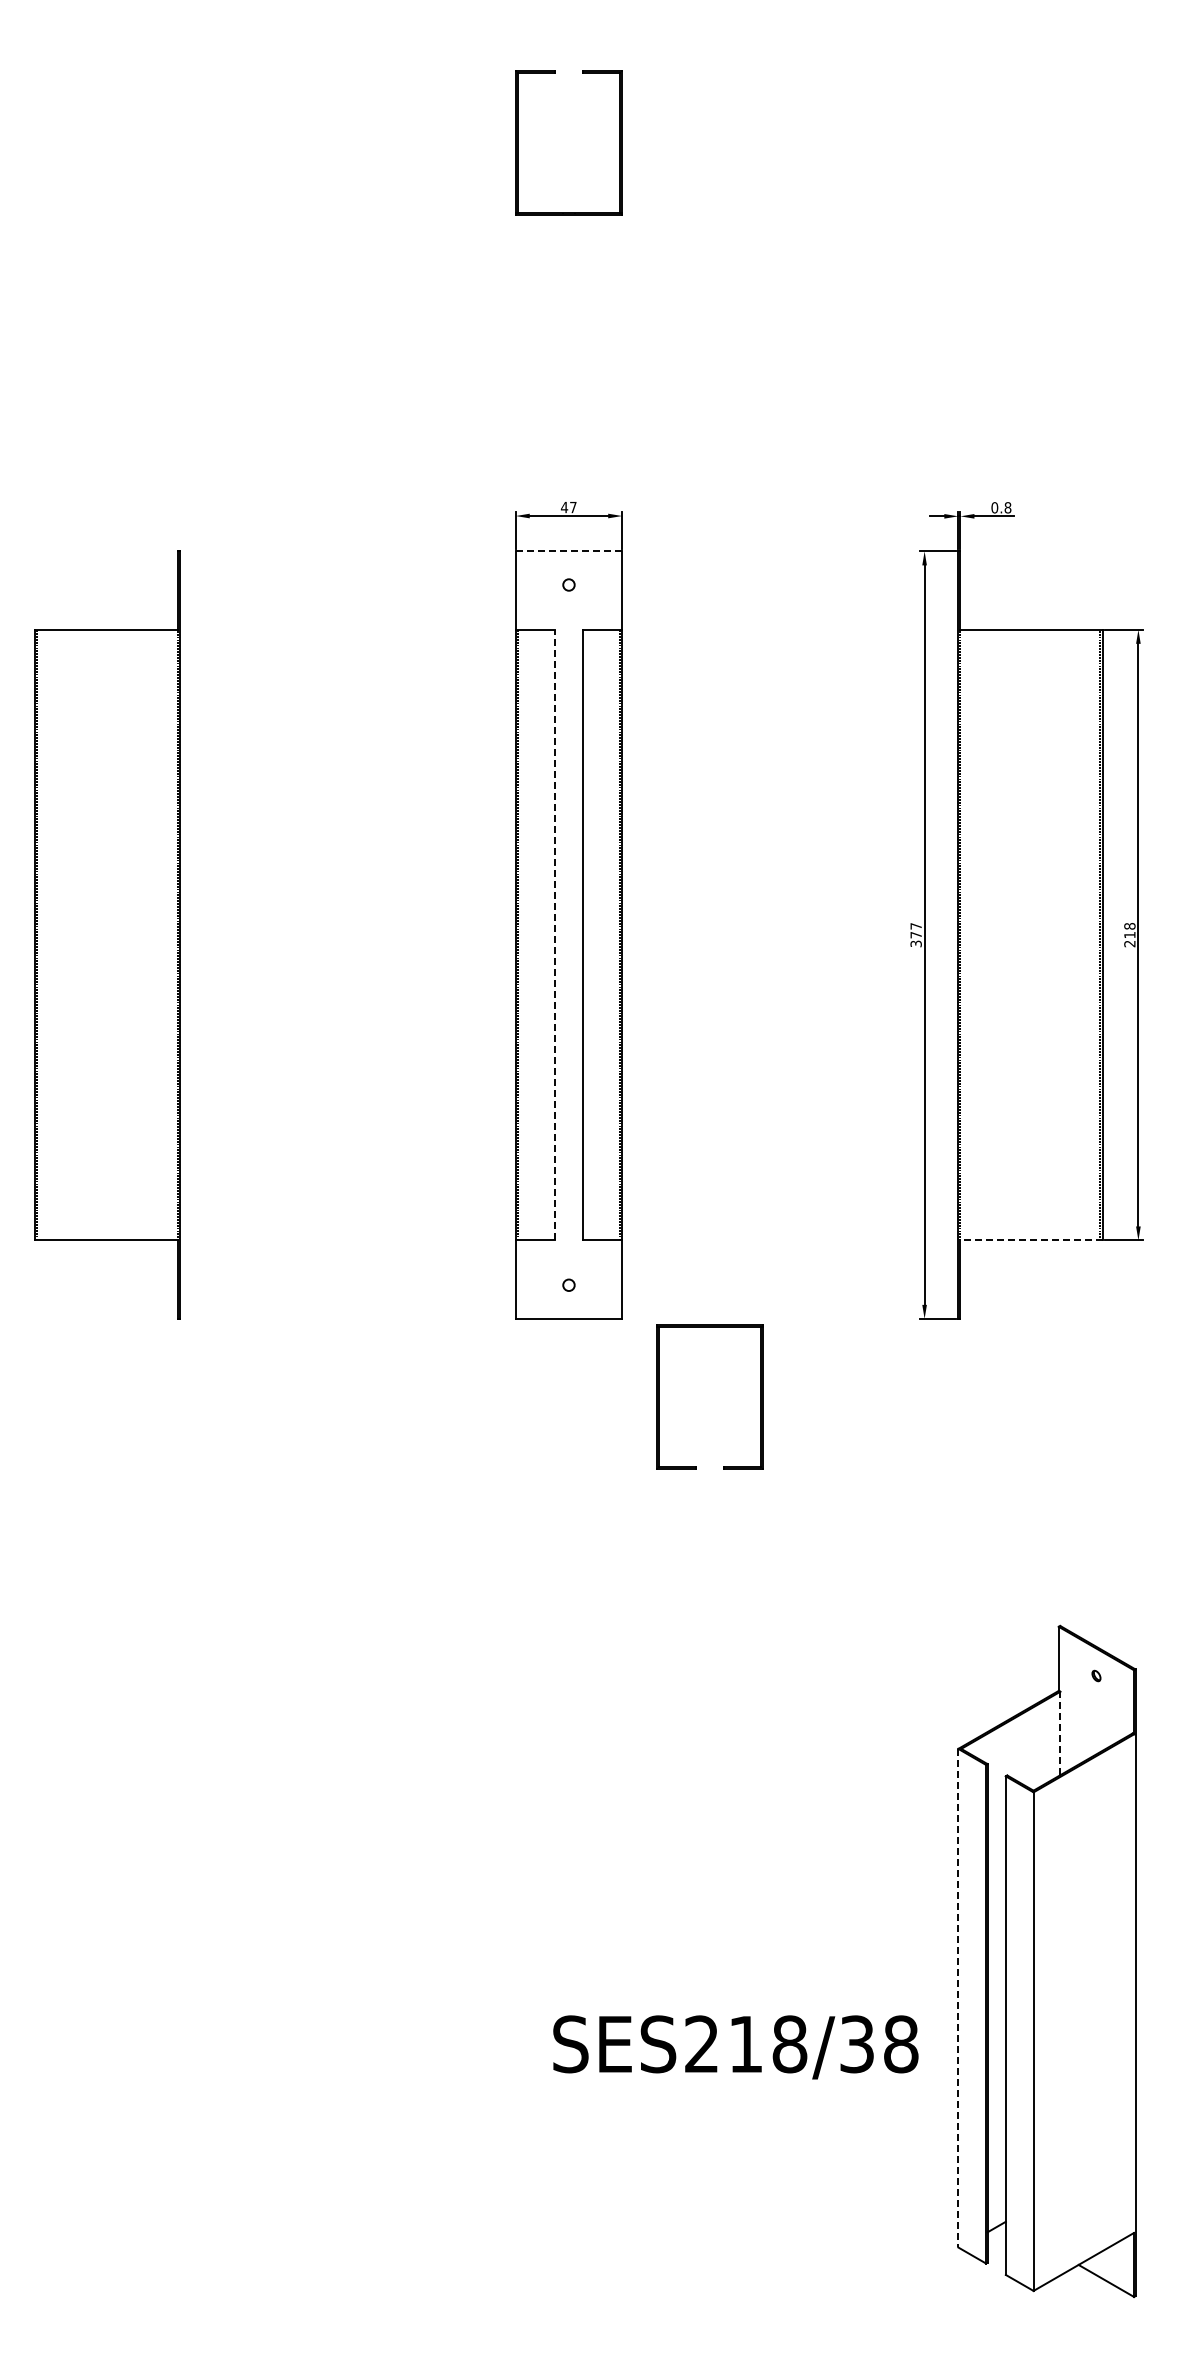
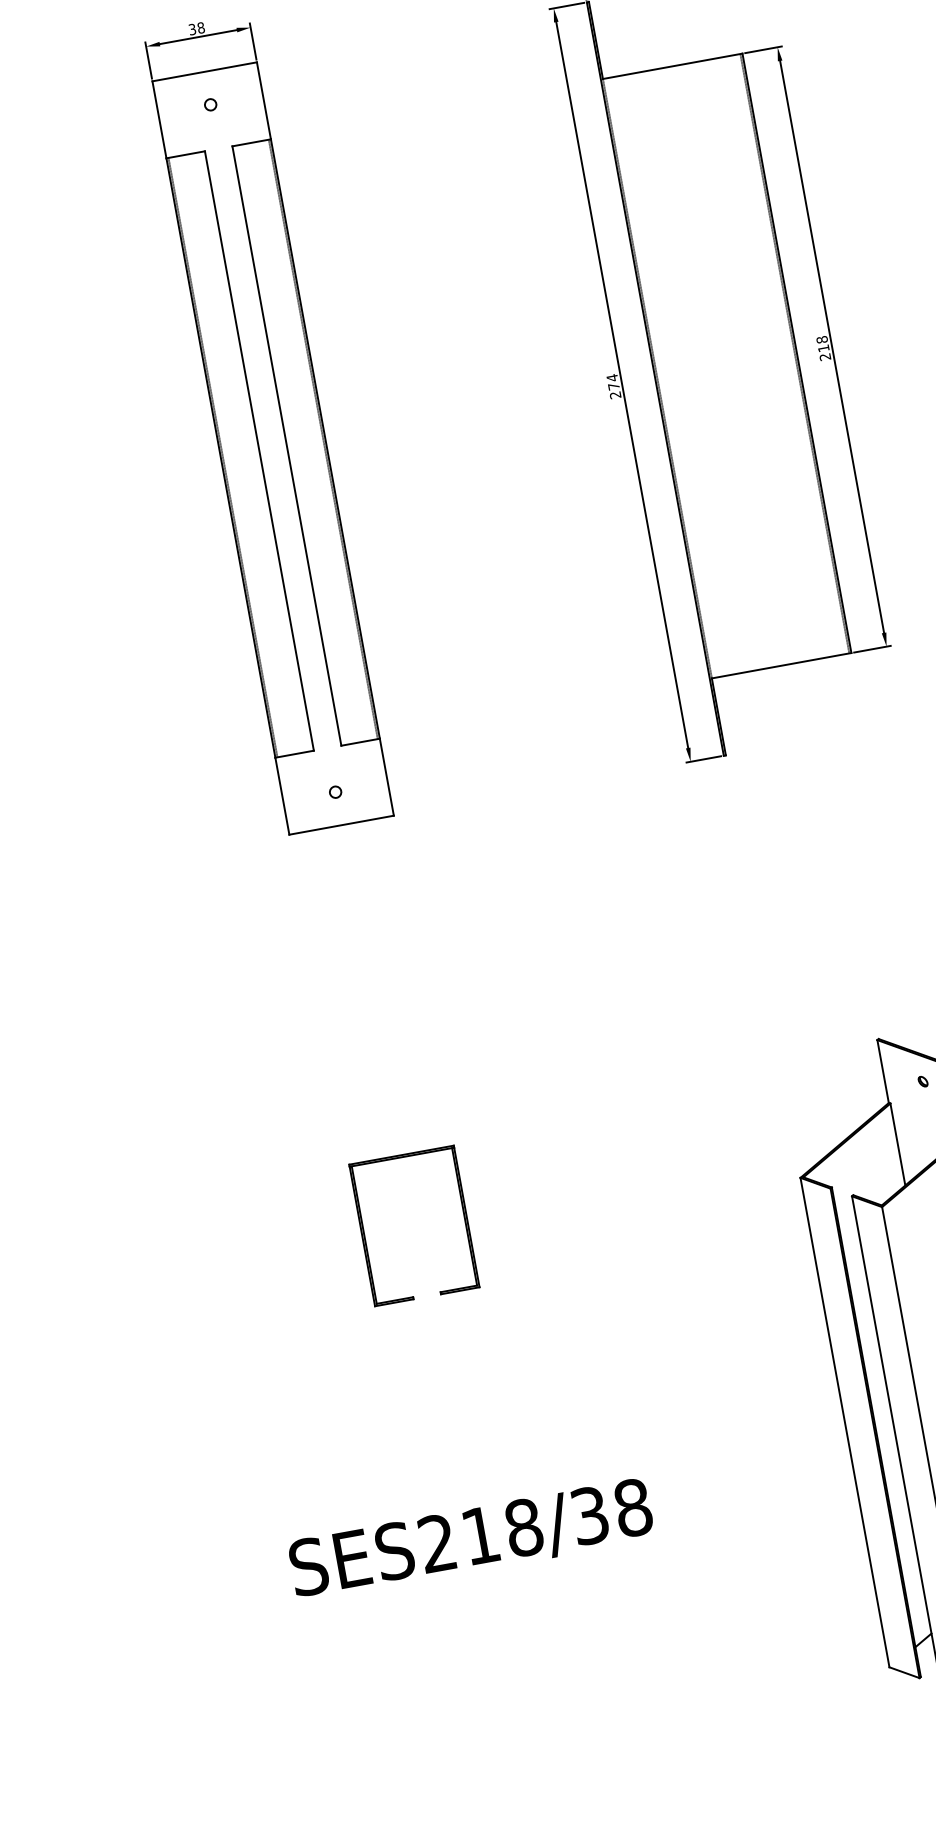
text: (568, 507) -> (196, 28), 47 -> 38
line: (569, 551) -> (205, 71), dashed -> solid
line: (554, 934) -> (258, 450), dashed -> solid
text: (915, 934) -> (613, 386), 377 -> 274
line: (1031, 1240) -> (781, 665), dashed -> solid
part: (659, 1396) -> (364, 1234), moved
line: (1060, 1733) -> (898, 1144), dashed -> solid
line: (958, 1998) -> (845, 1422), dashed -> solid
text: (735, 2047) -> (471, 1540), moved

